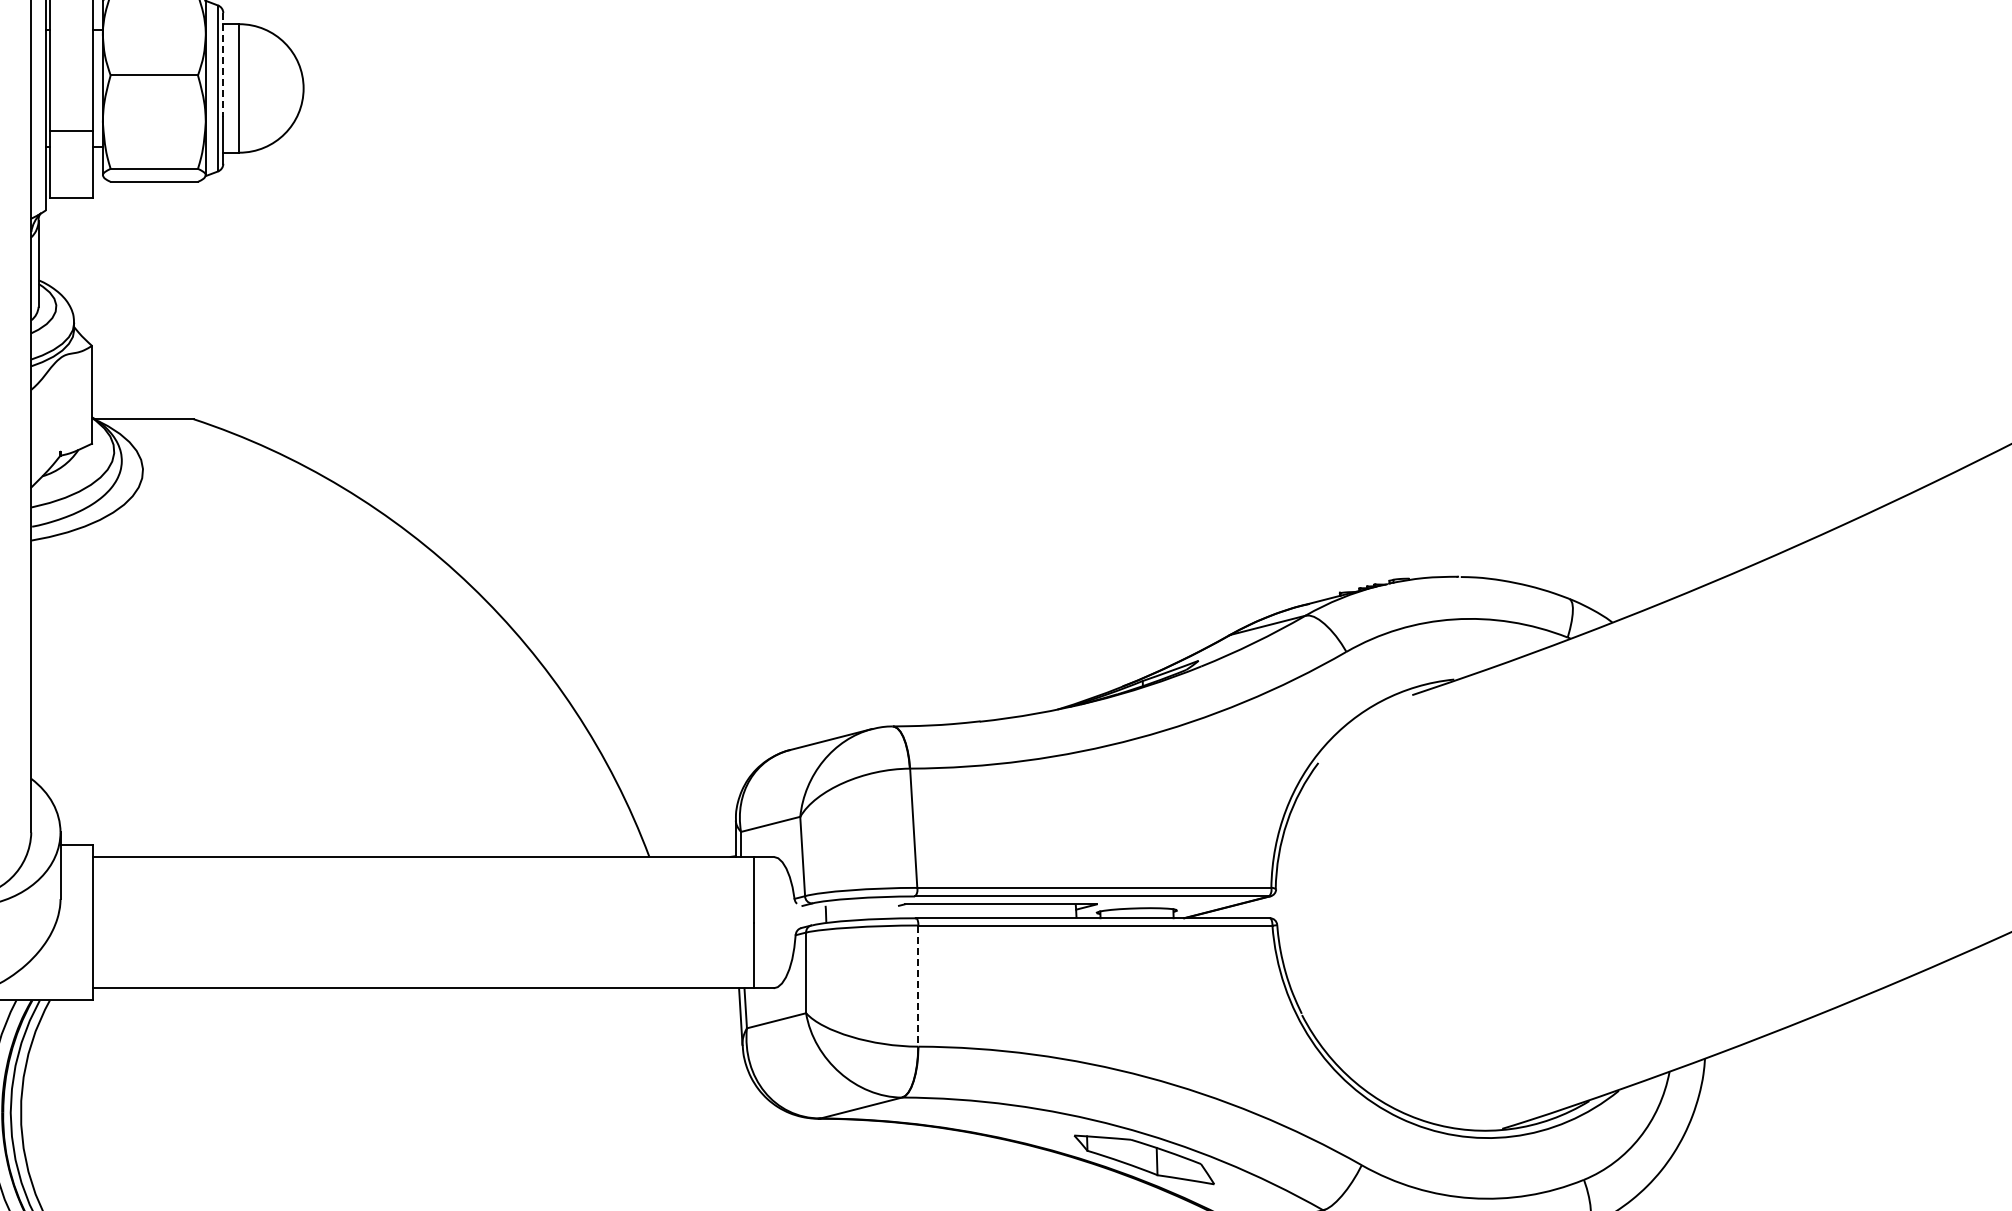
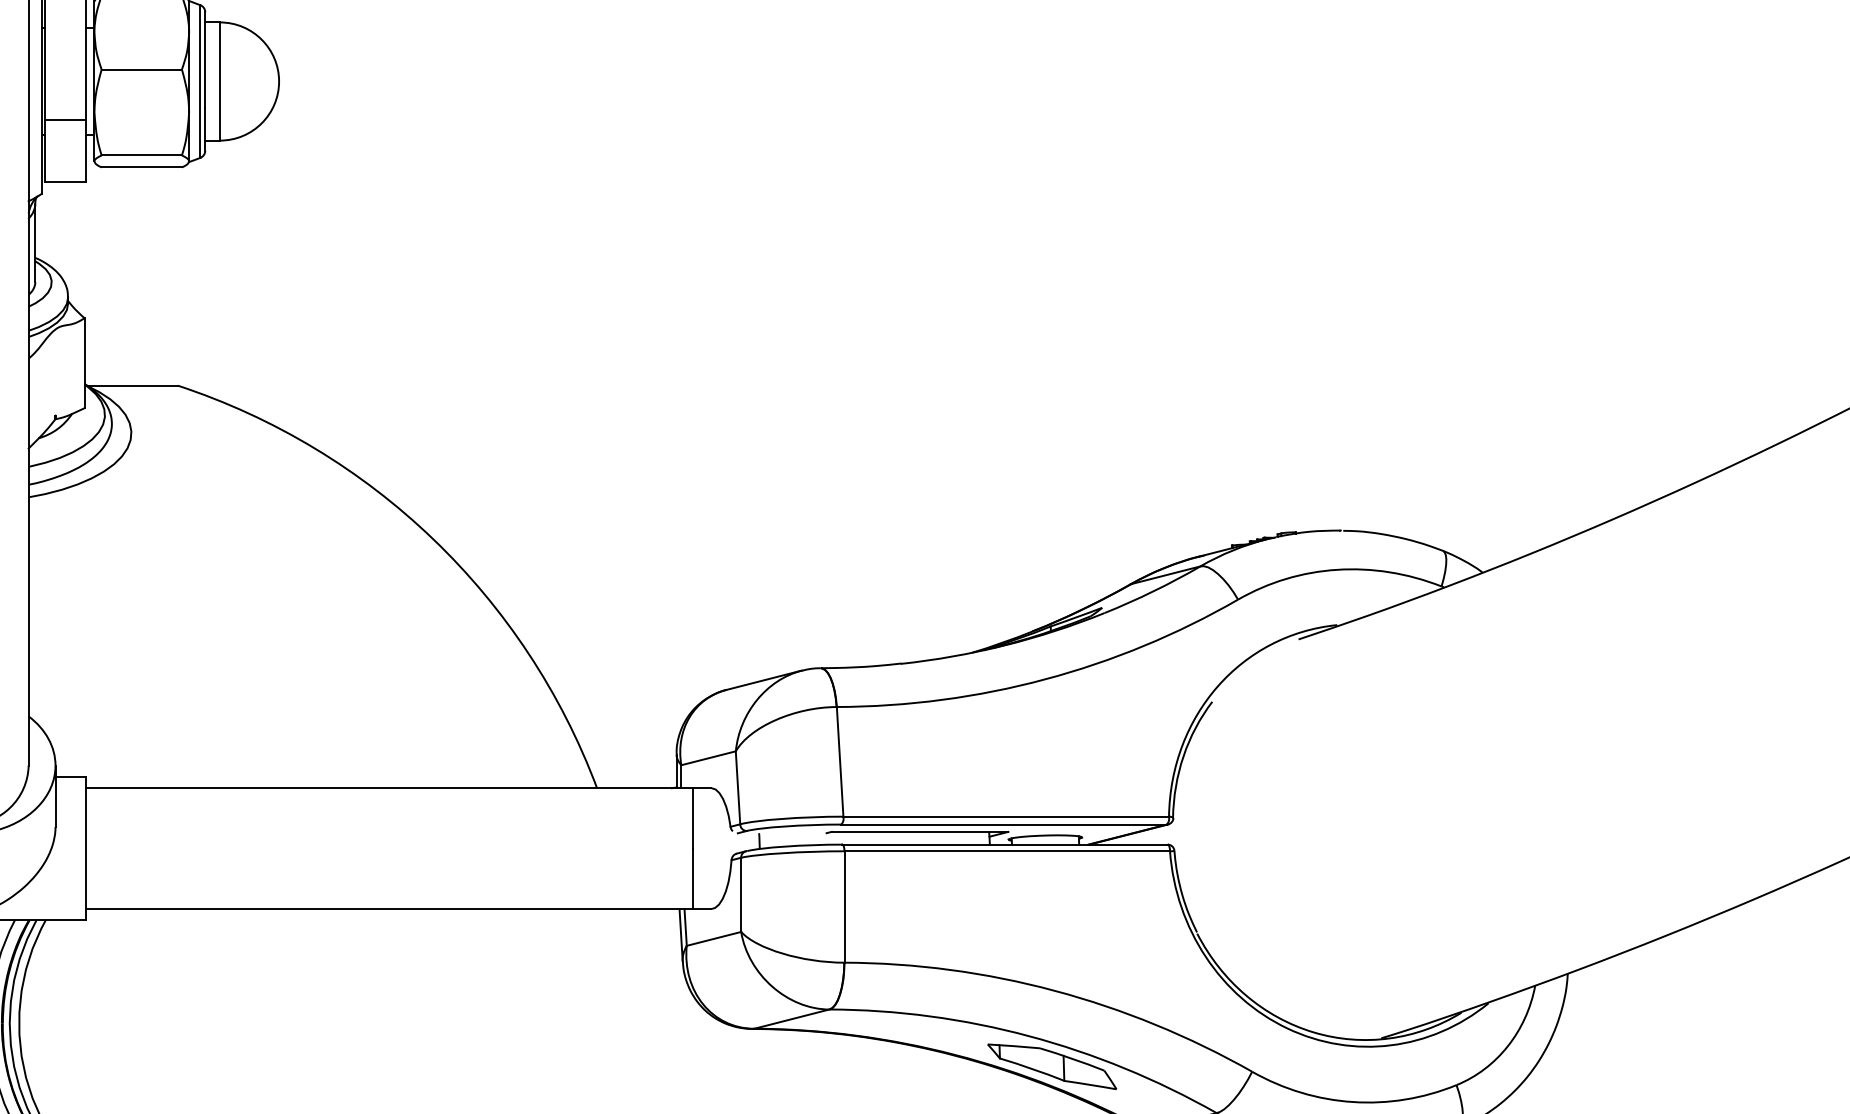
line: (223, 65) -> (205, 60), dashed -> solid
line: (918, 986) -> (844, 907), dashed -> solid

